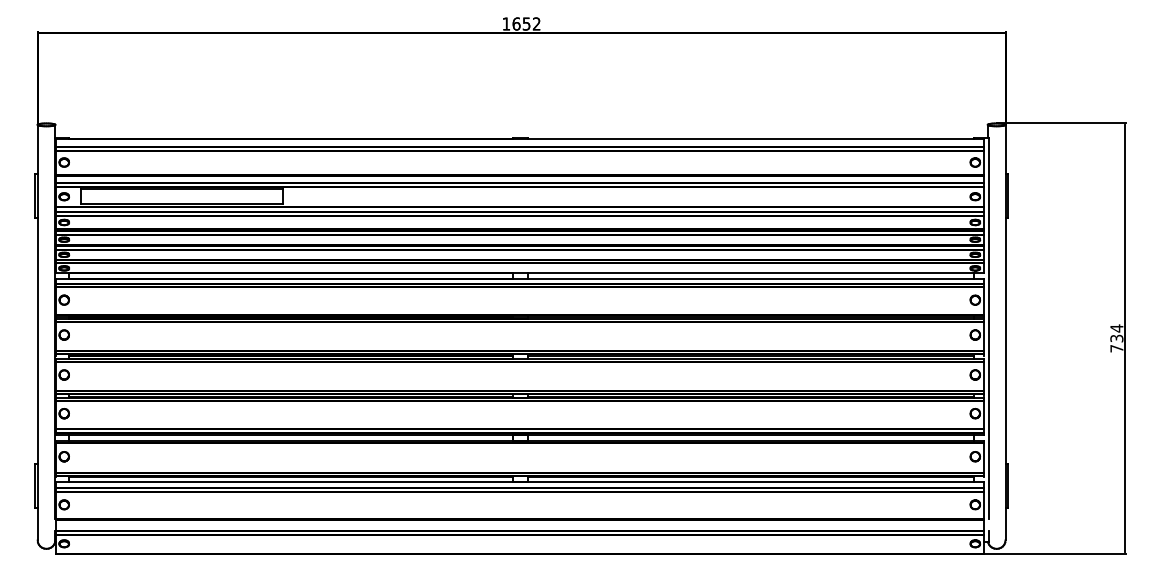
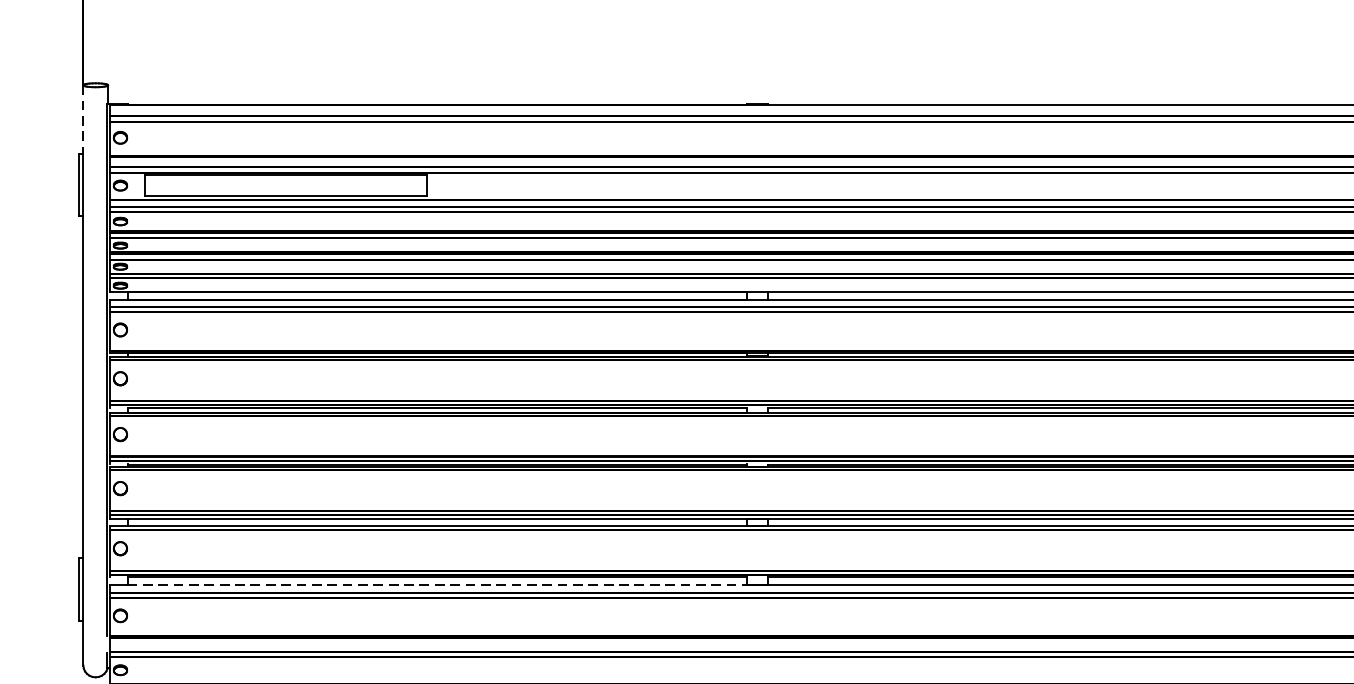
line: (37, 149) -> (83, 119), solid -> dashed
line: (291, 482) -> (437, 584), solid -> dashed

